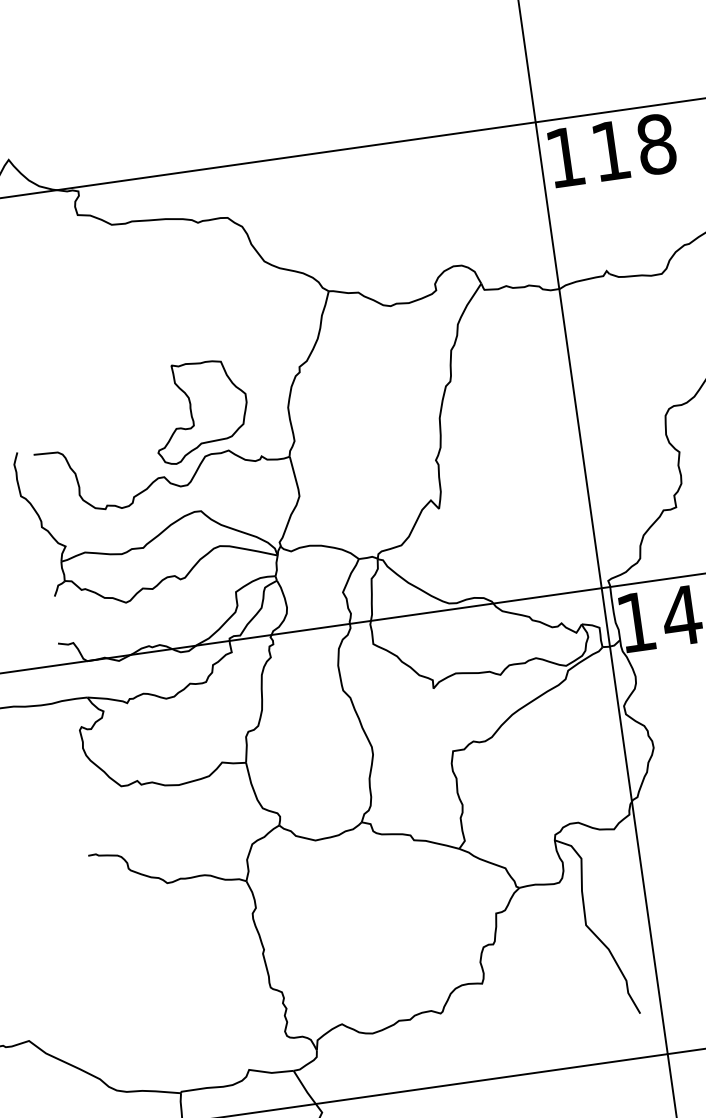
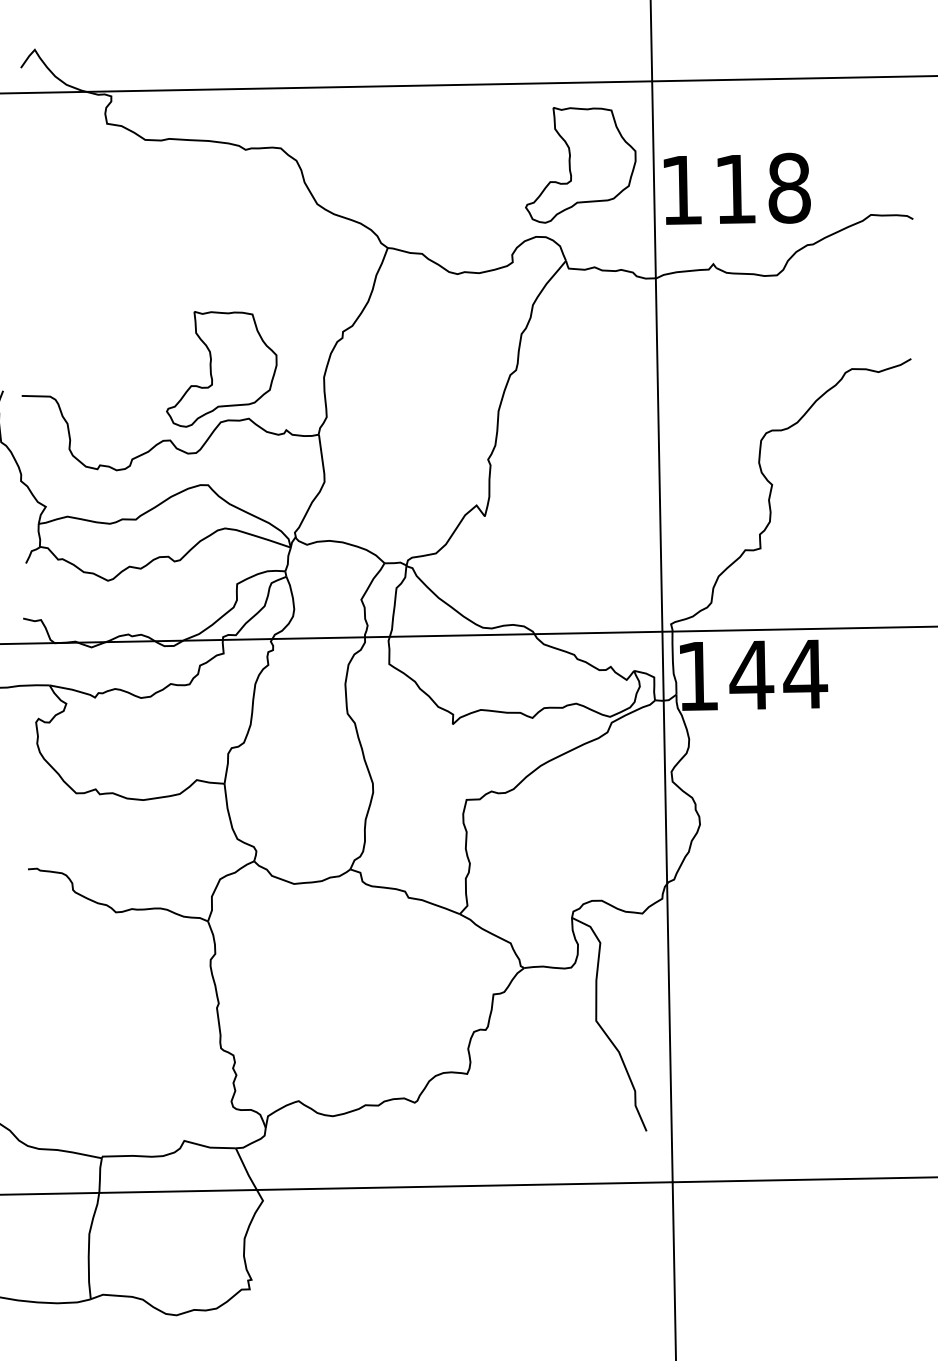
text: (611, 150) -> (736, 188), moved
part: (483, 201) -> (580, 165), added

